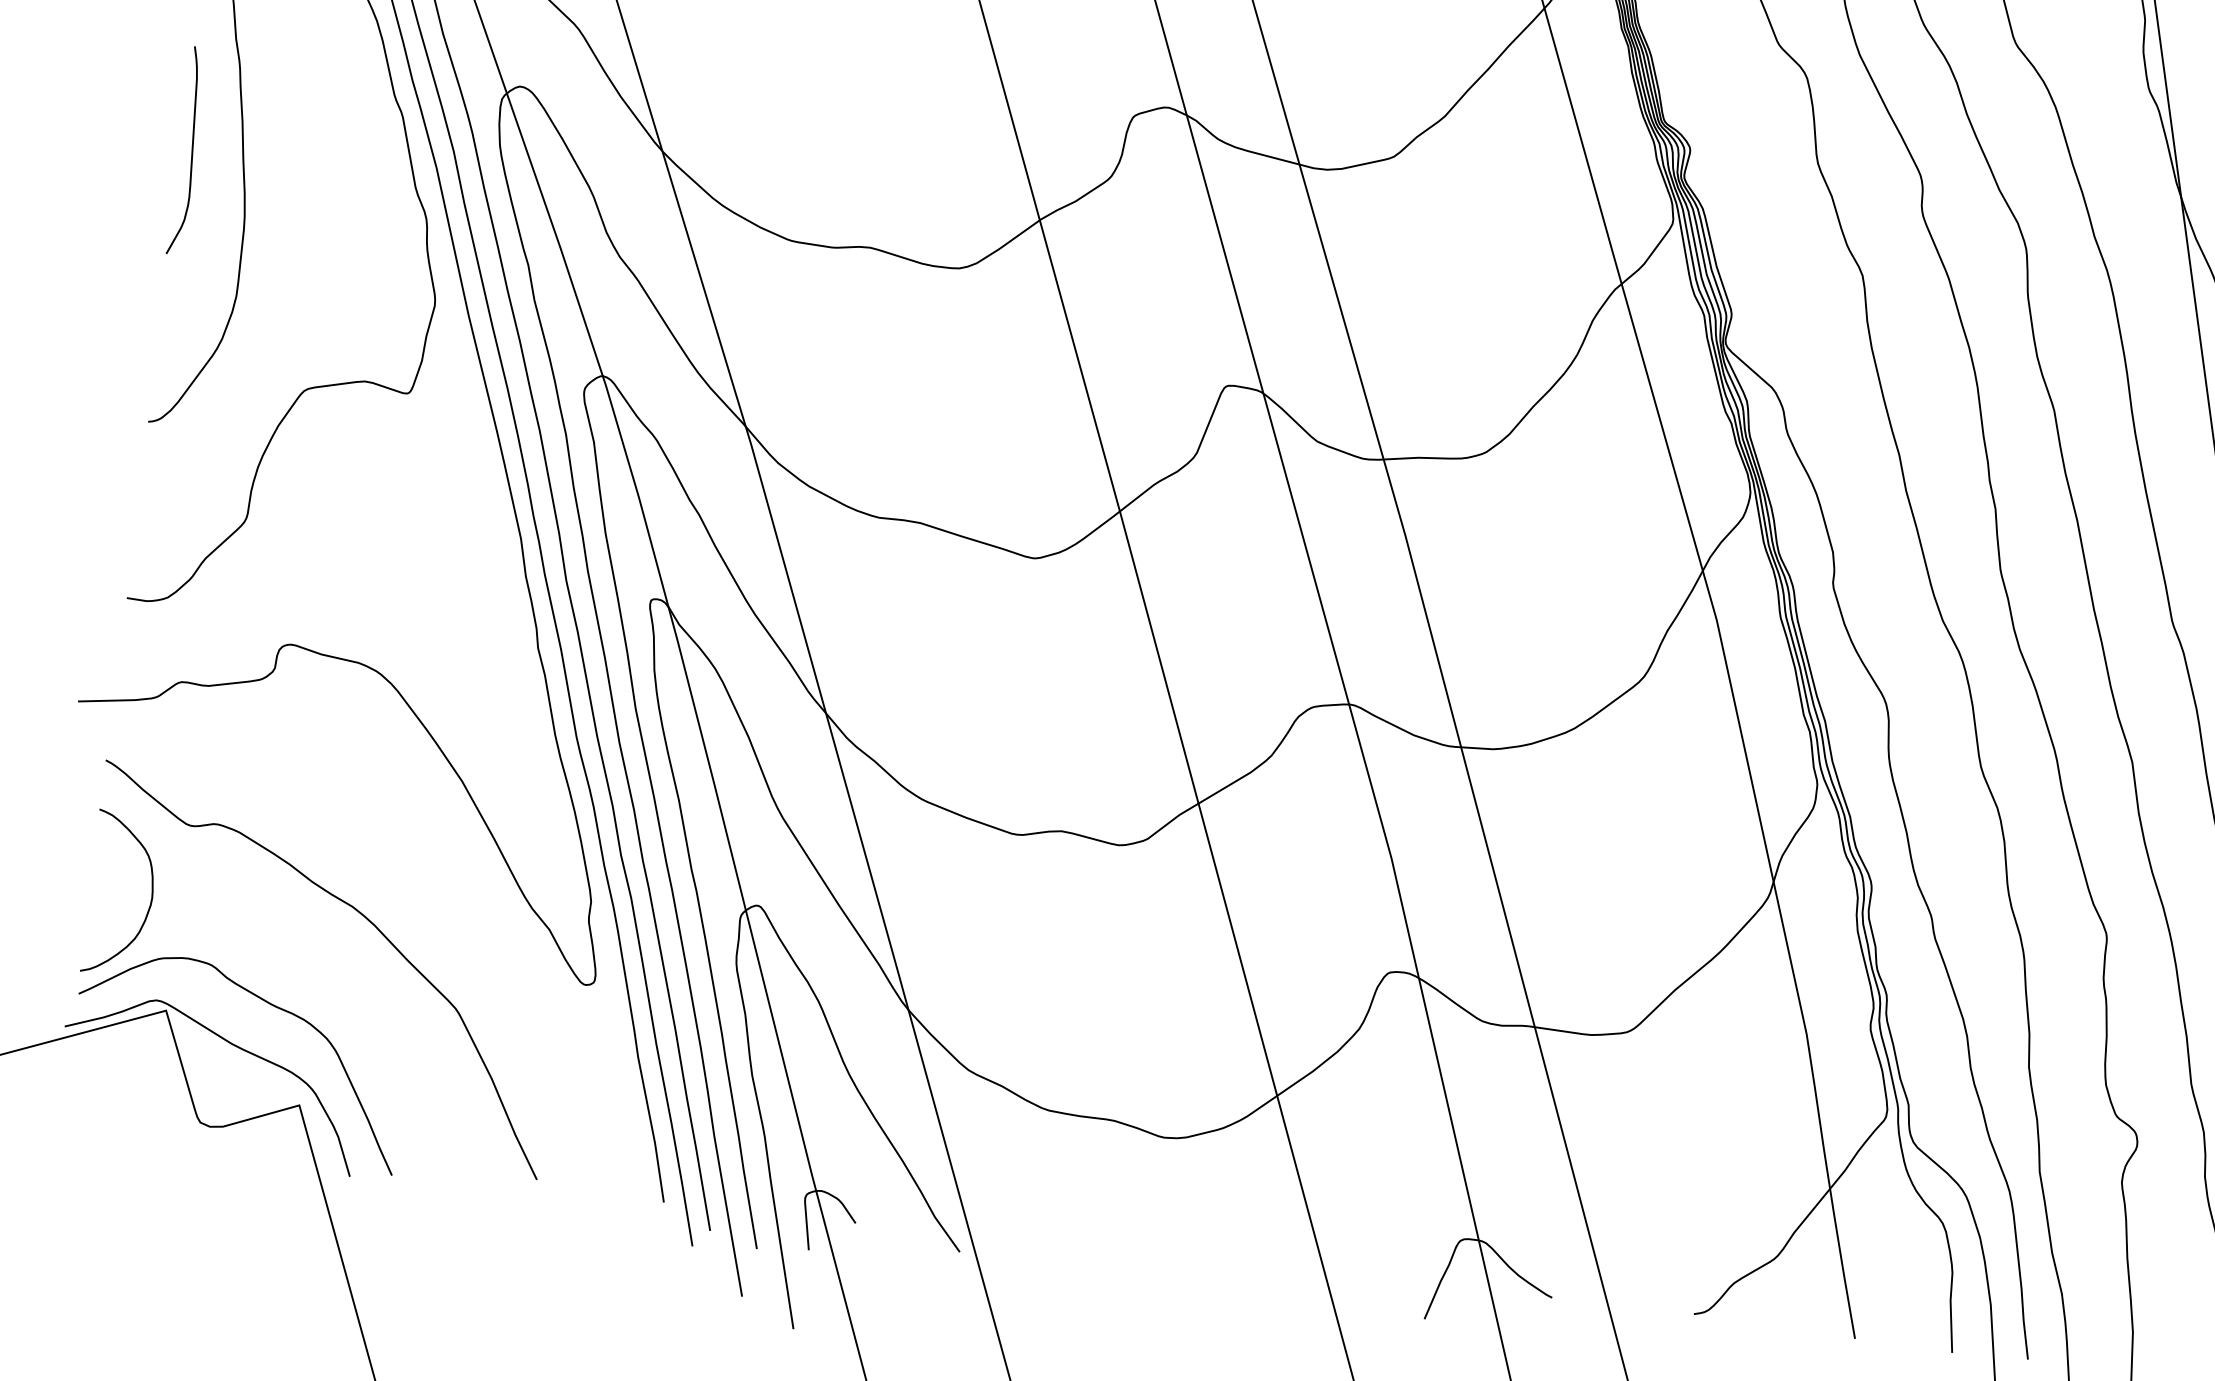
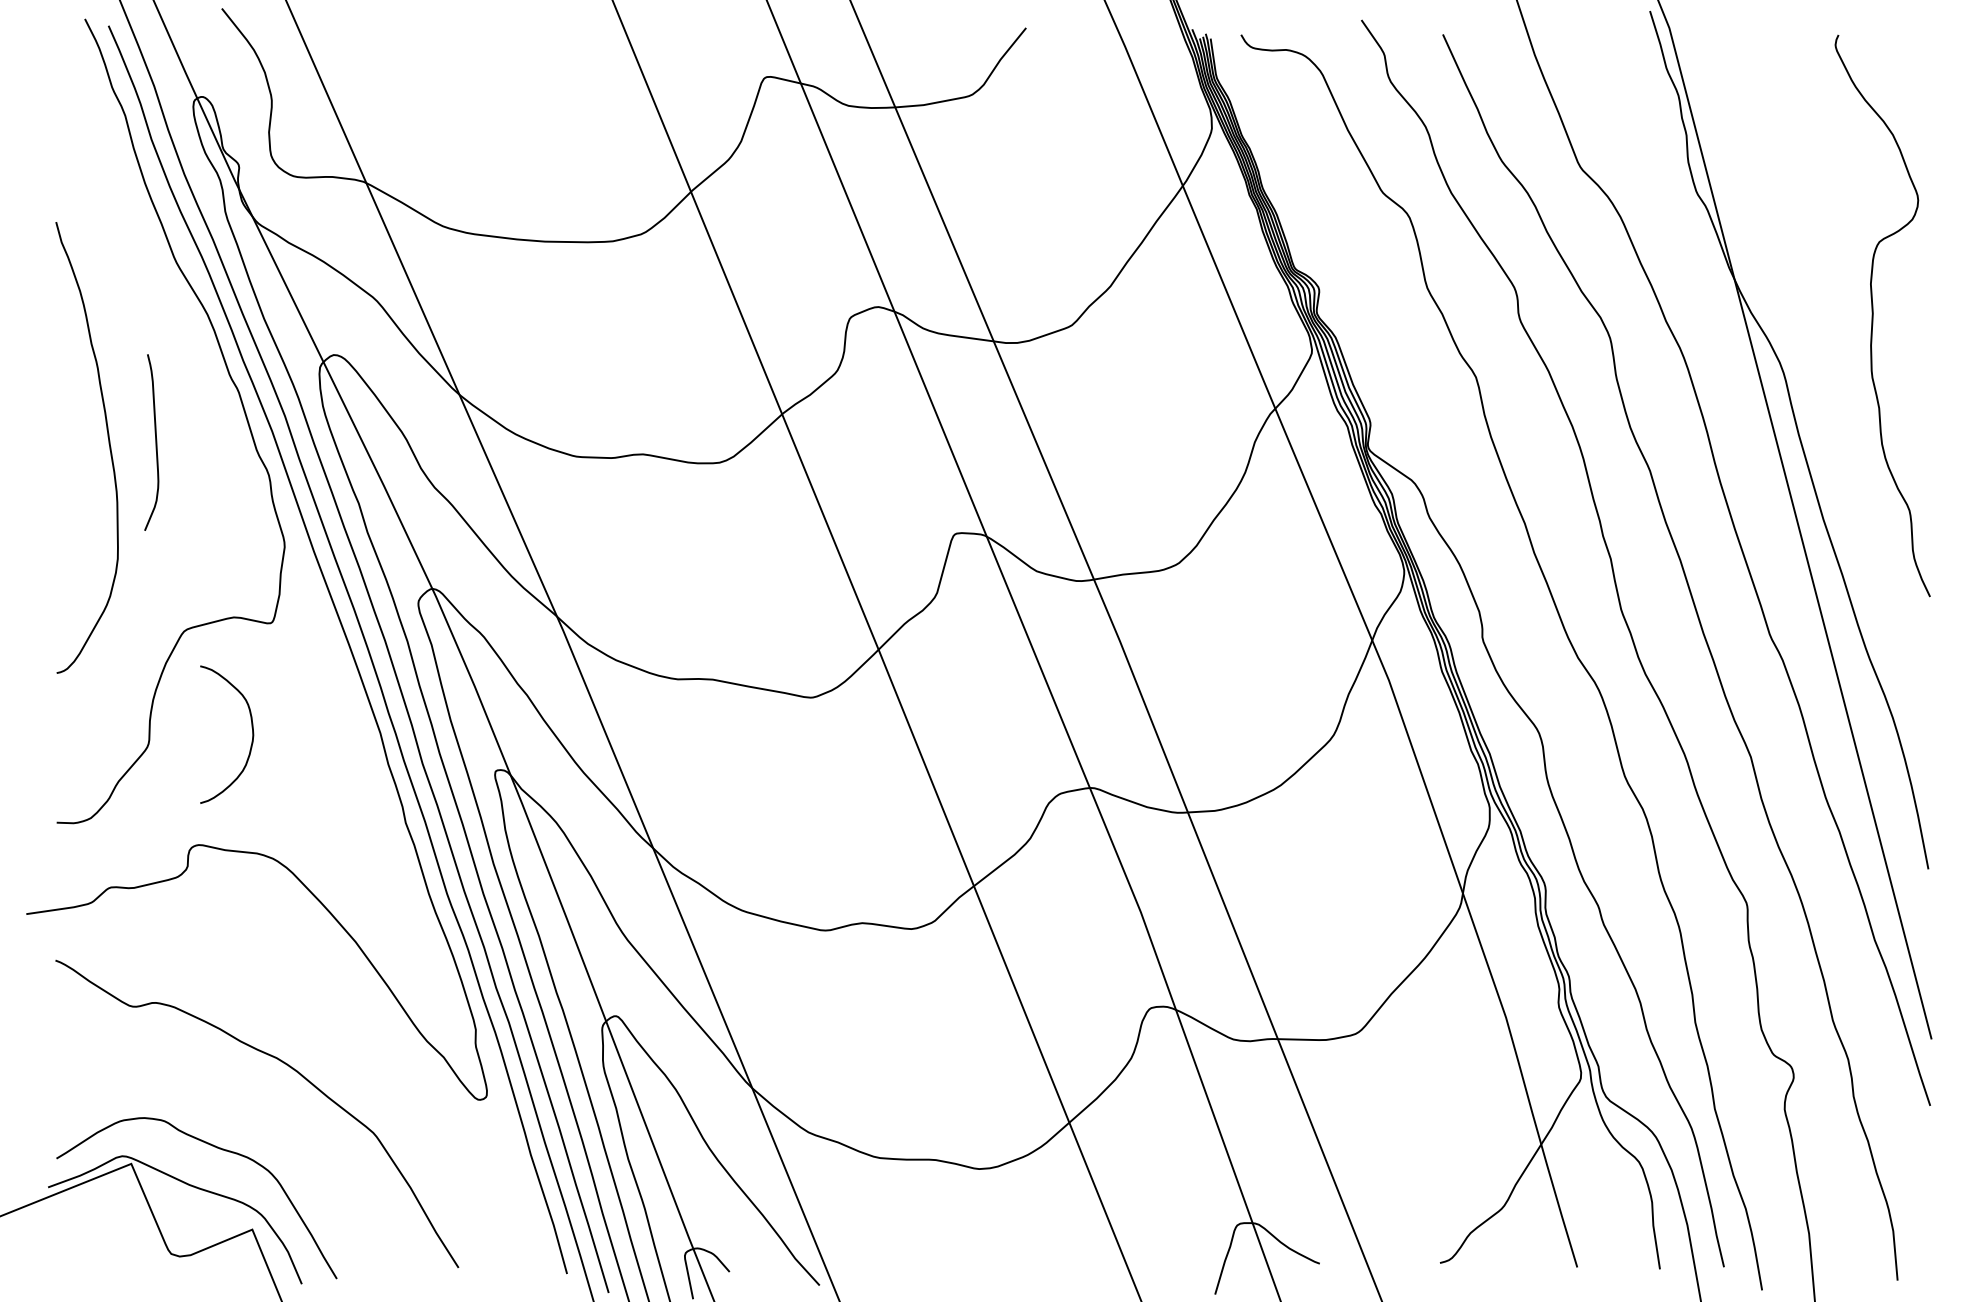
curve: (191, 151) -> (155, 442), moved
curve: (151, 888) -> (251, 727), moved

